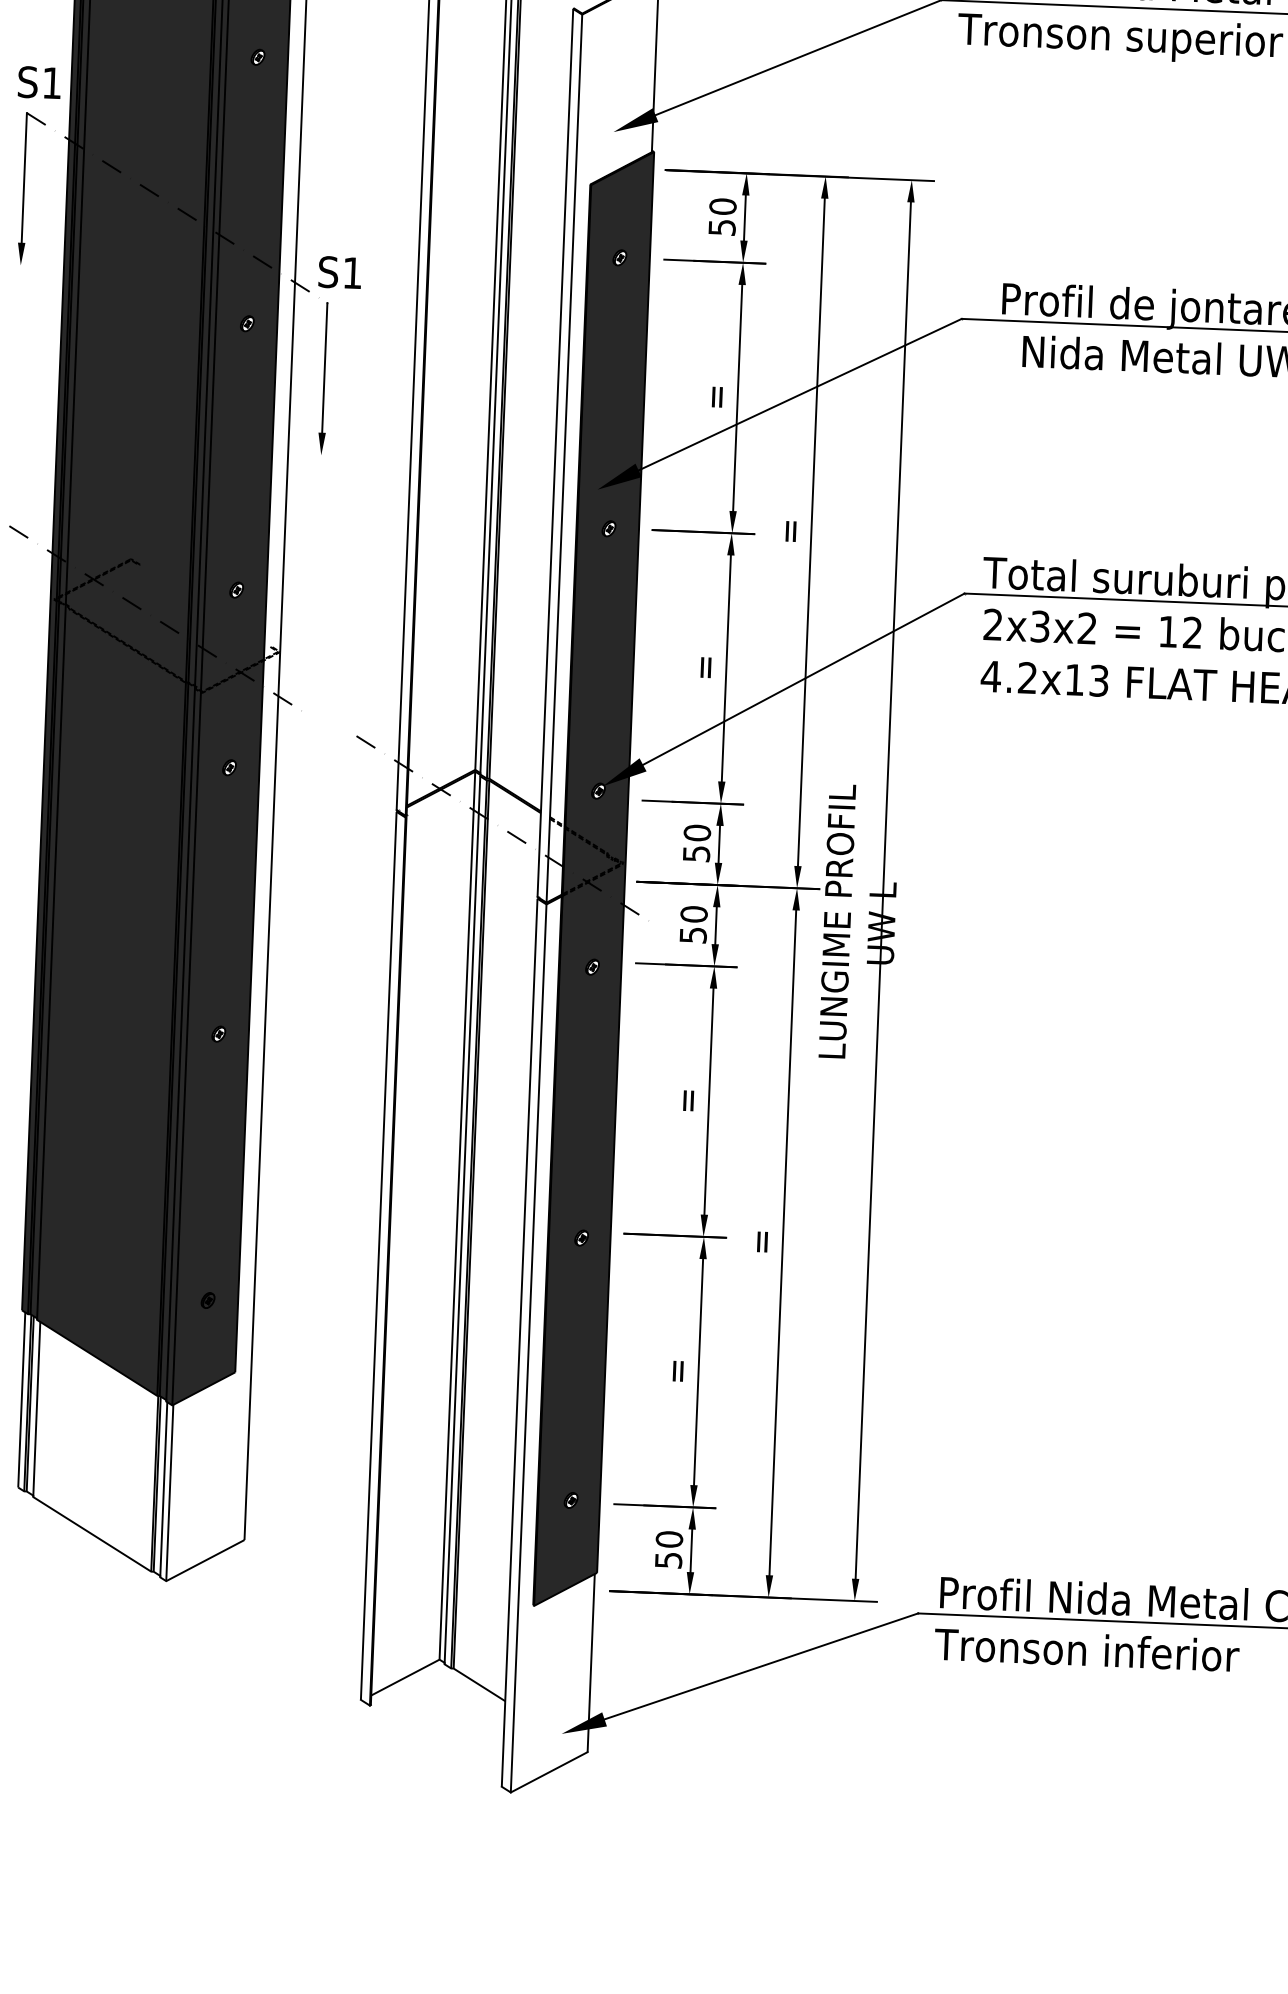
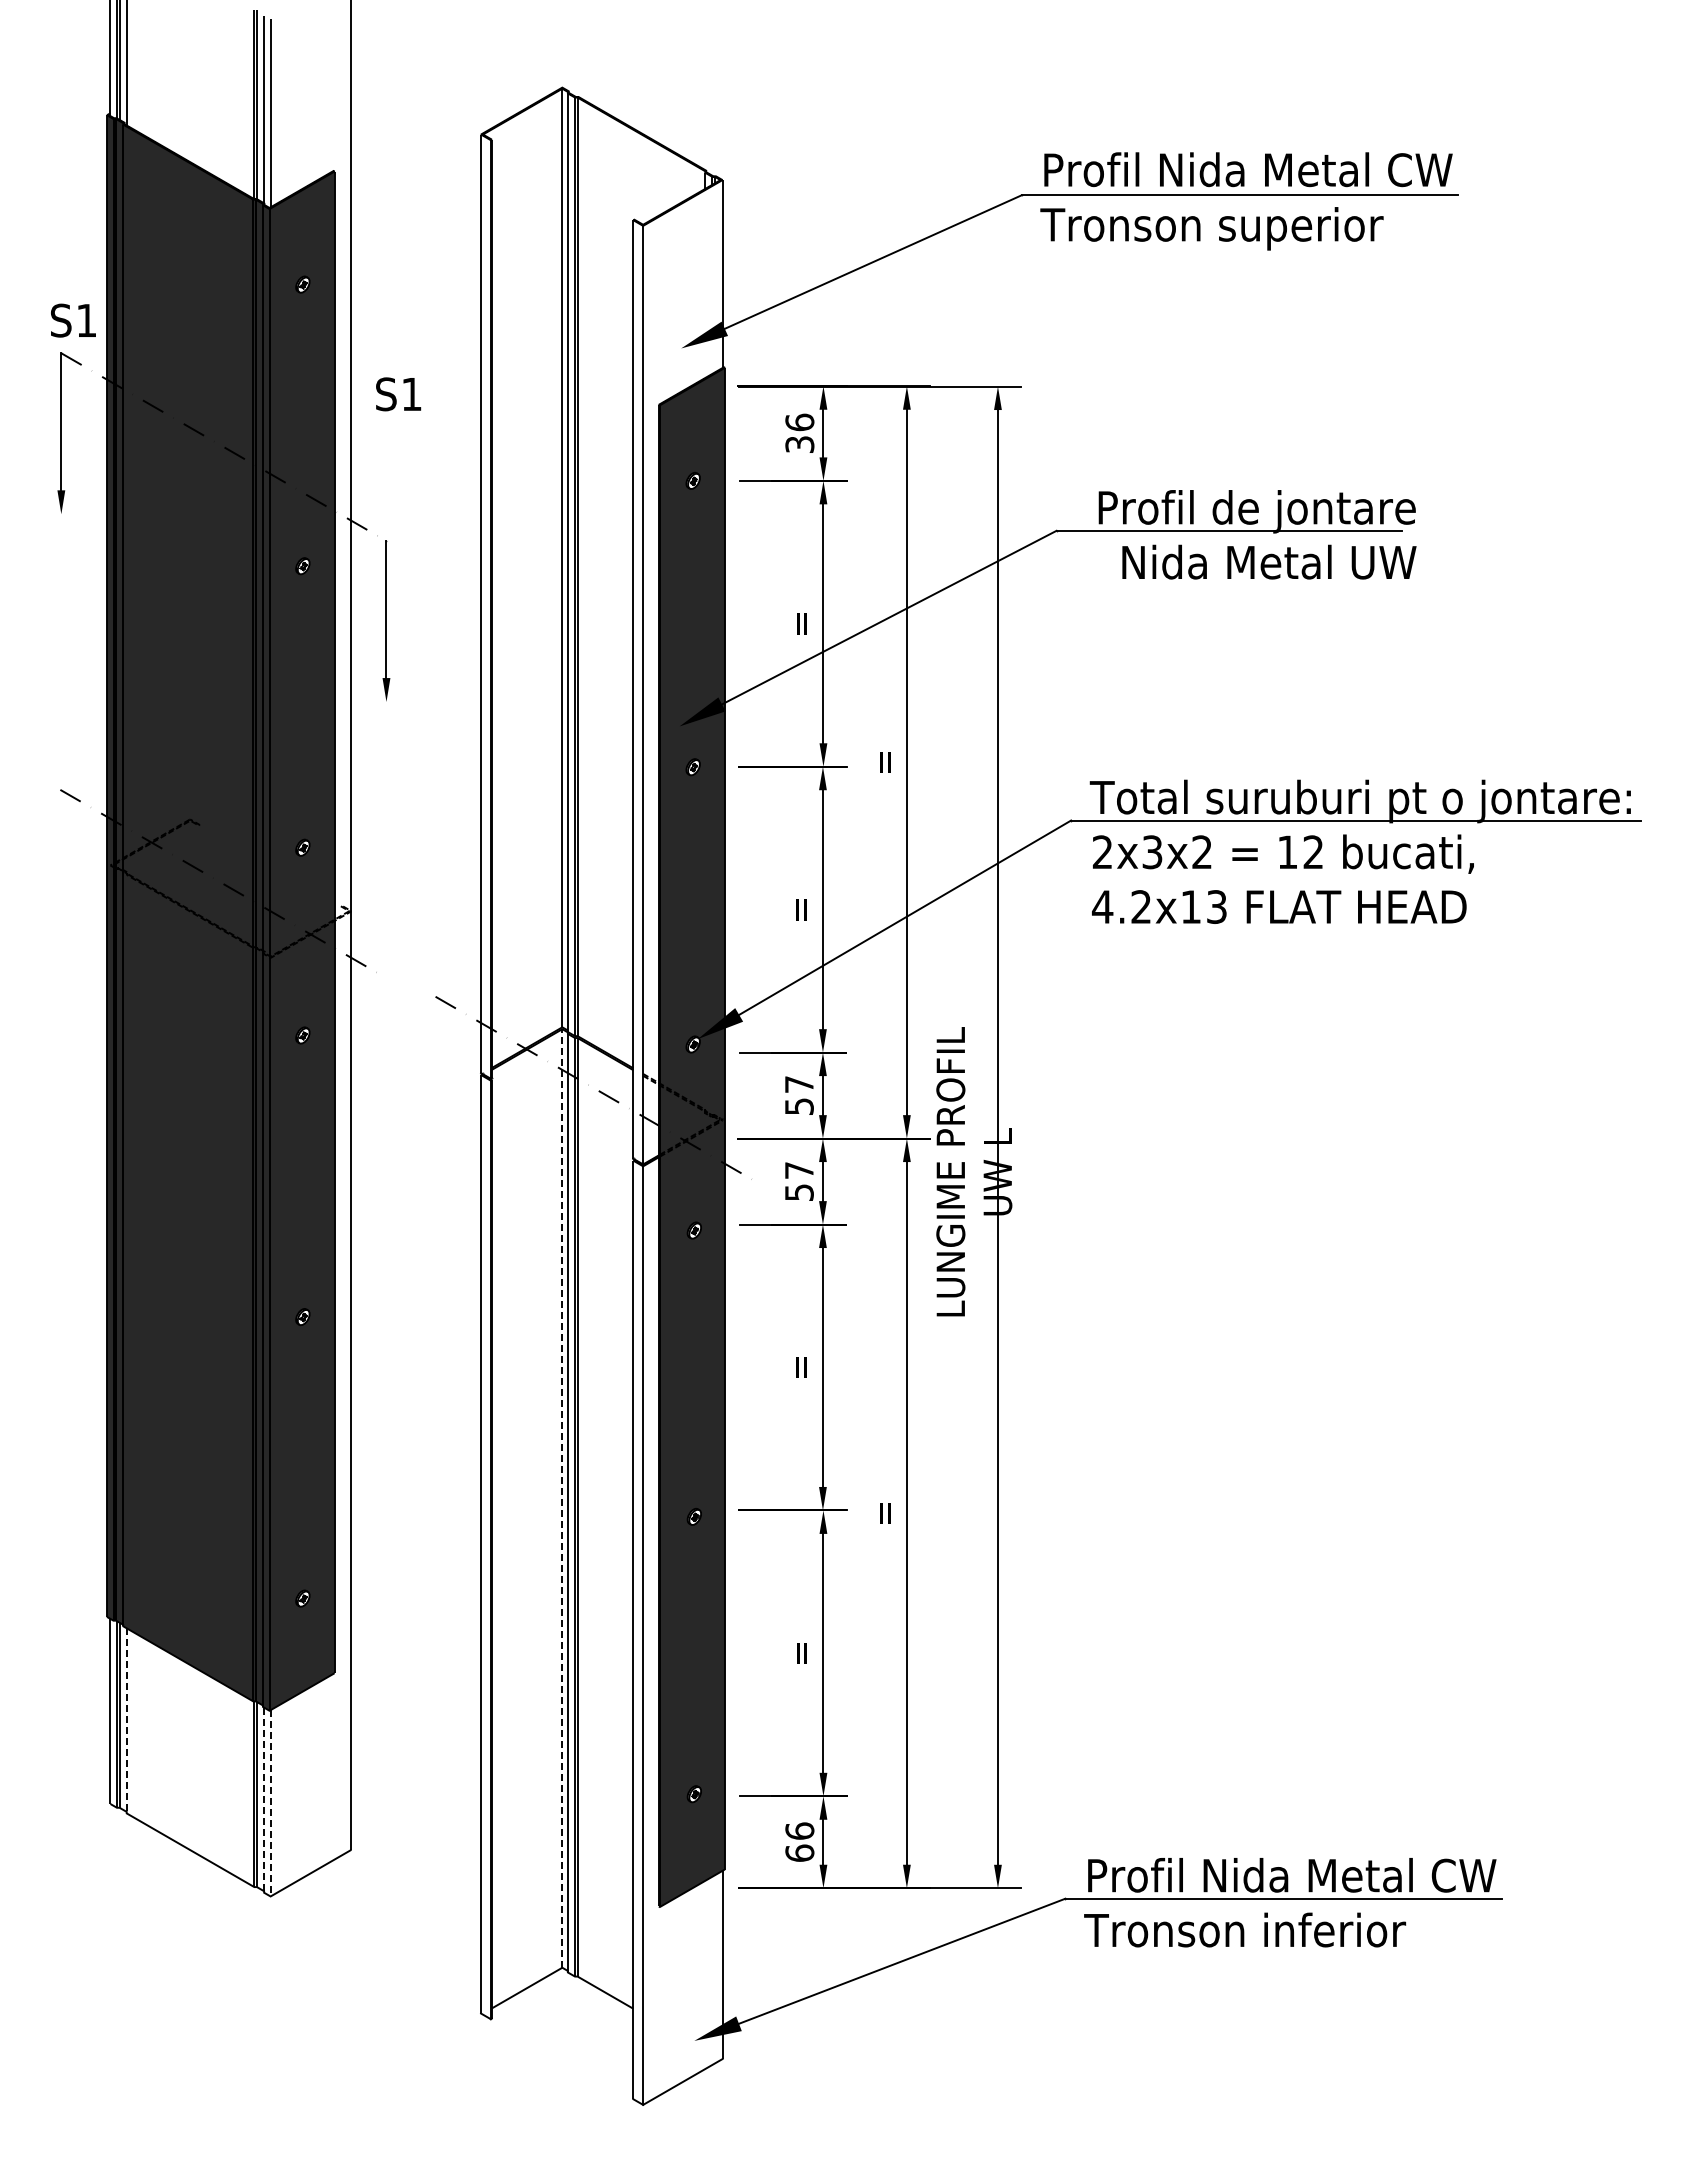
text: (722, 216) -> (799, 432), 50 -> 36
text: (340, 272) -> (398, 394), moved
text: (696, 832) -> (798, 1084), 50 -> 57
text: (693, 914) -> (798, 1170), 50 -> 57
line: (457, 1214) -> (562, 1497), solid -> dashed
line: (36, 1409) -> (126, 1720), solid -> dashed
line: (164, 1490) -> (264, 1800), solid -> dashed
line: (169, 1493) -> (270, 1803), solid -> dashed
text: (668, 1549) -> (799, 1841), 50 -> 66

